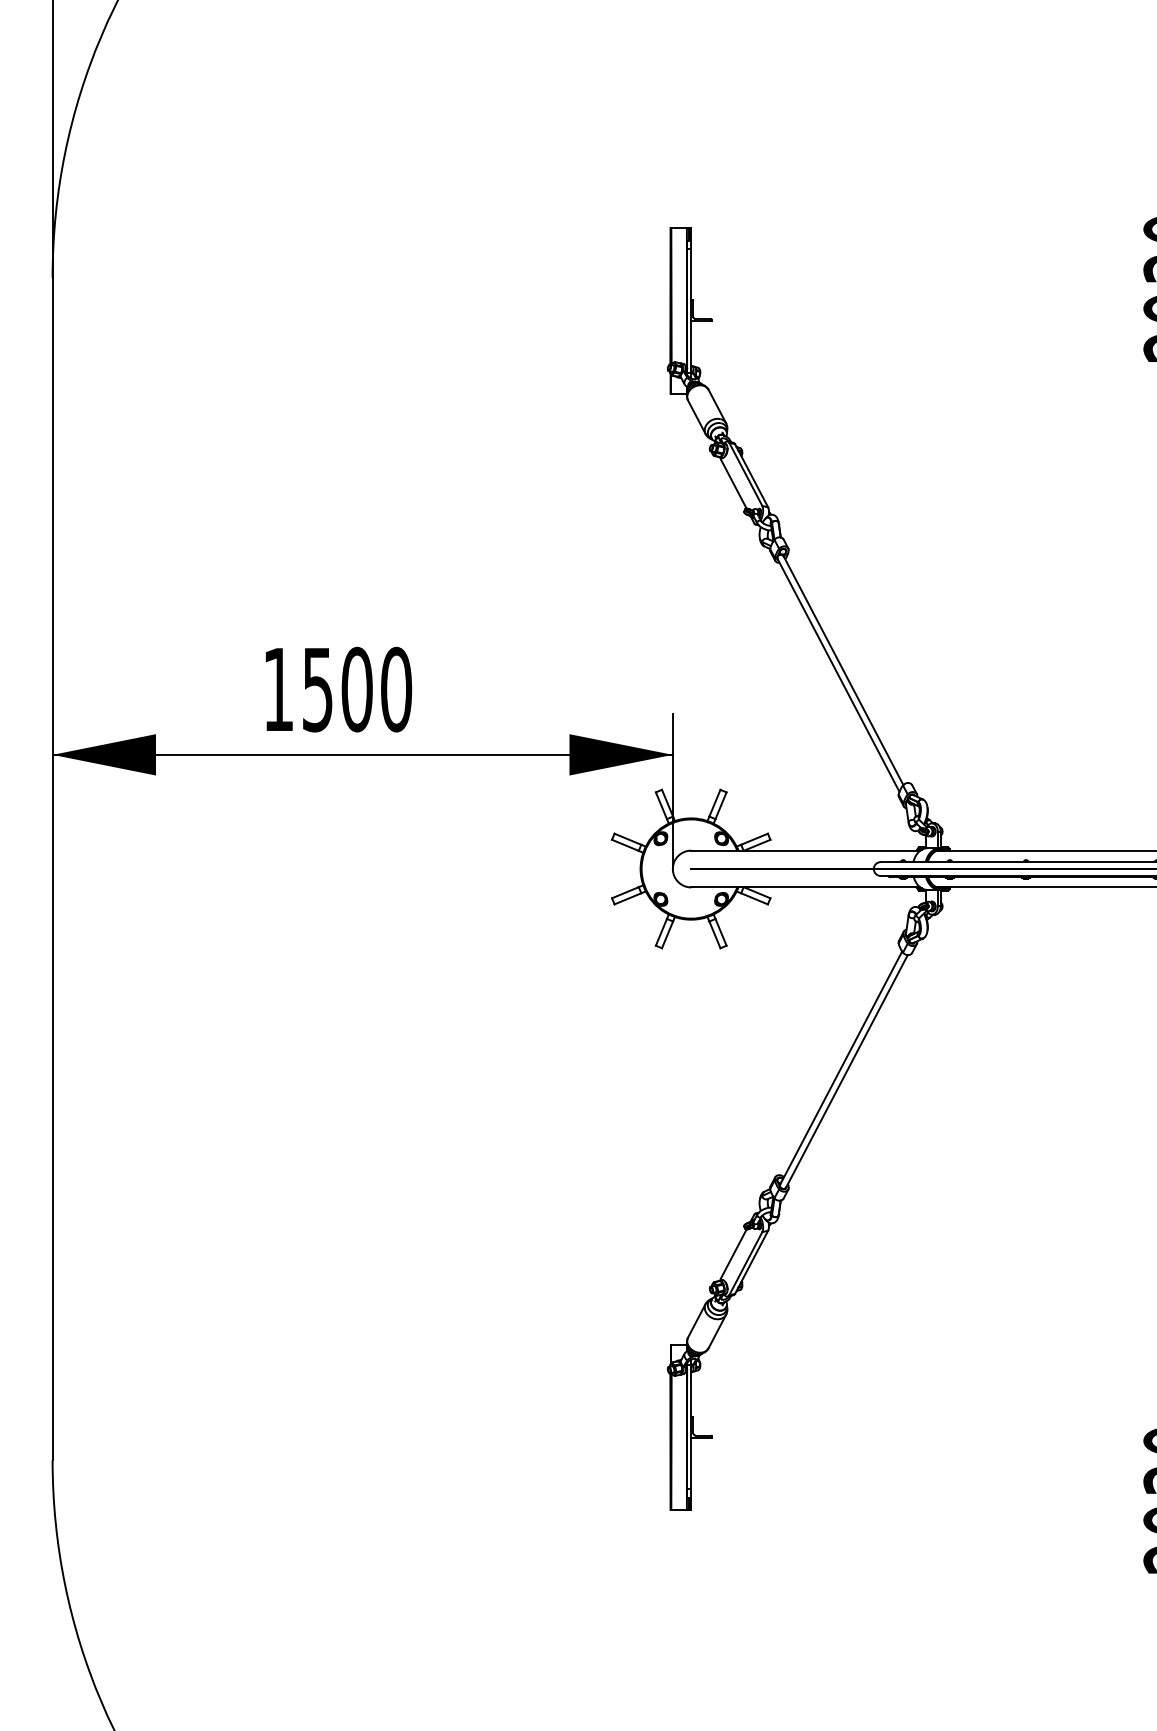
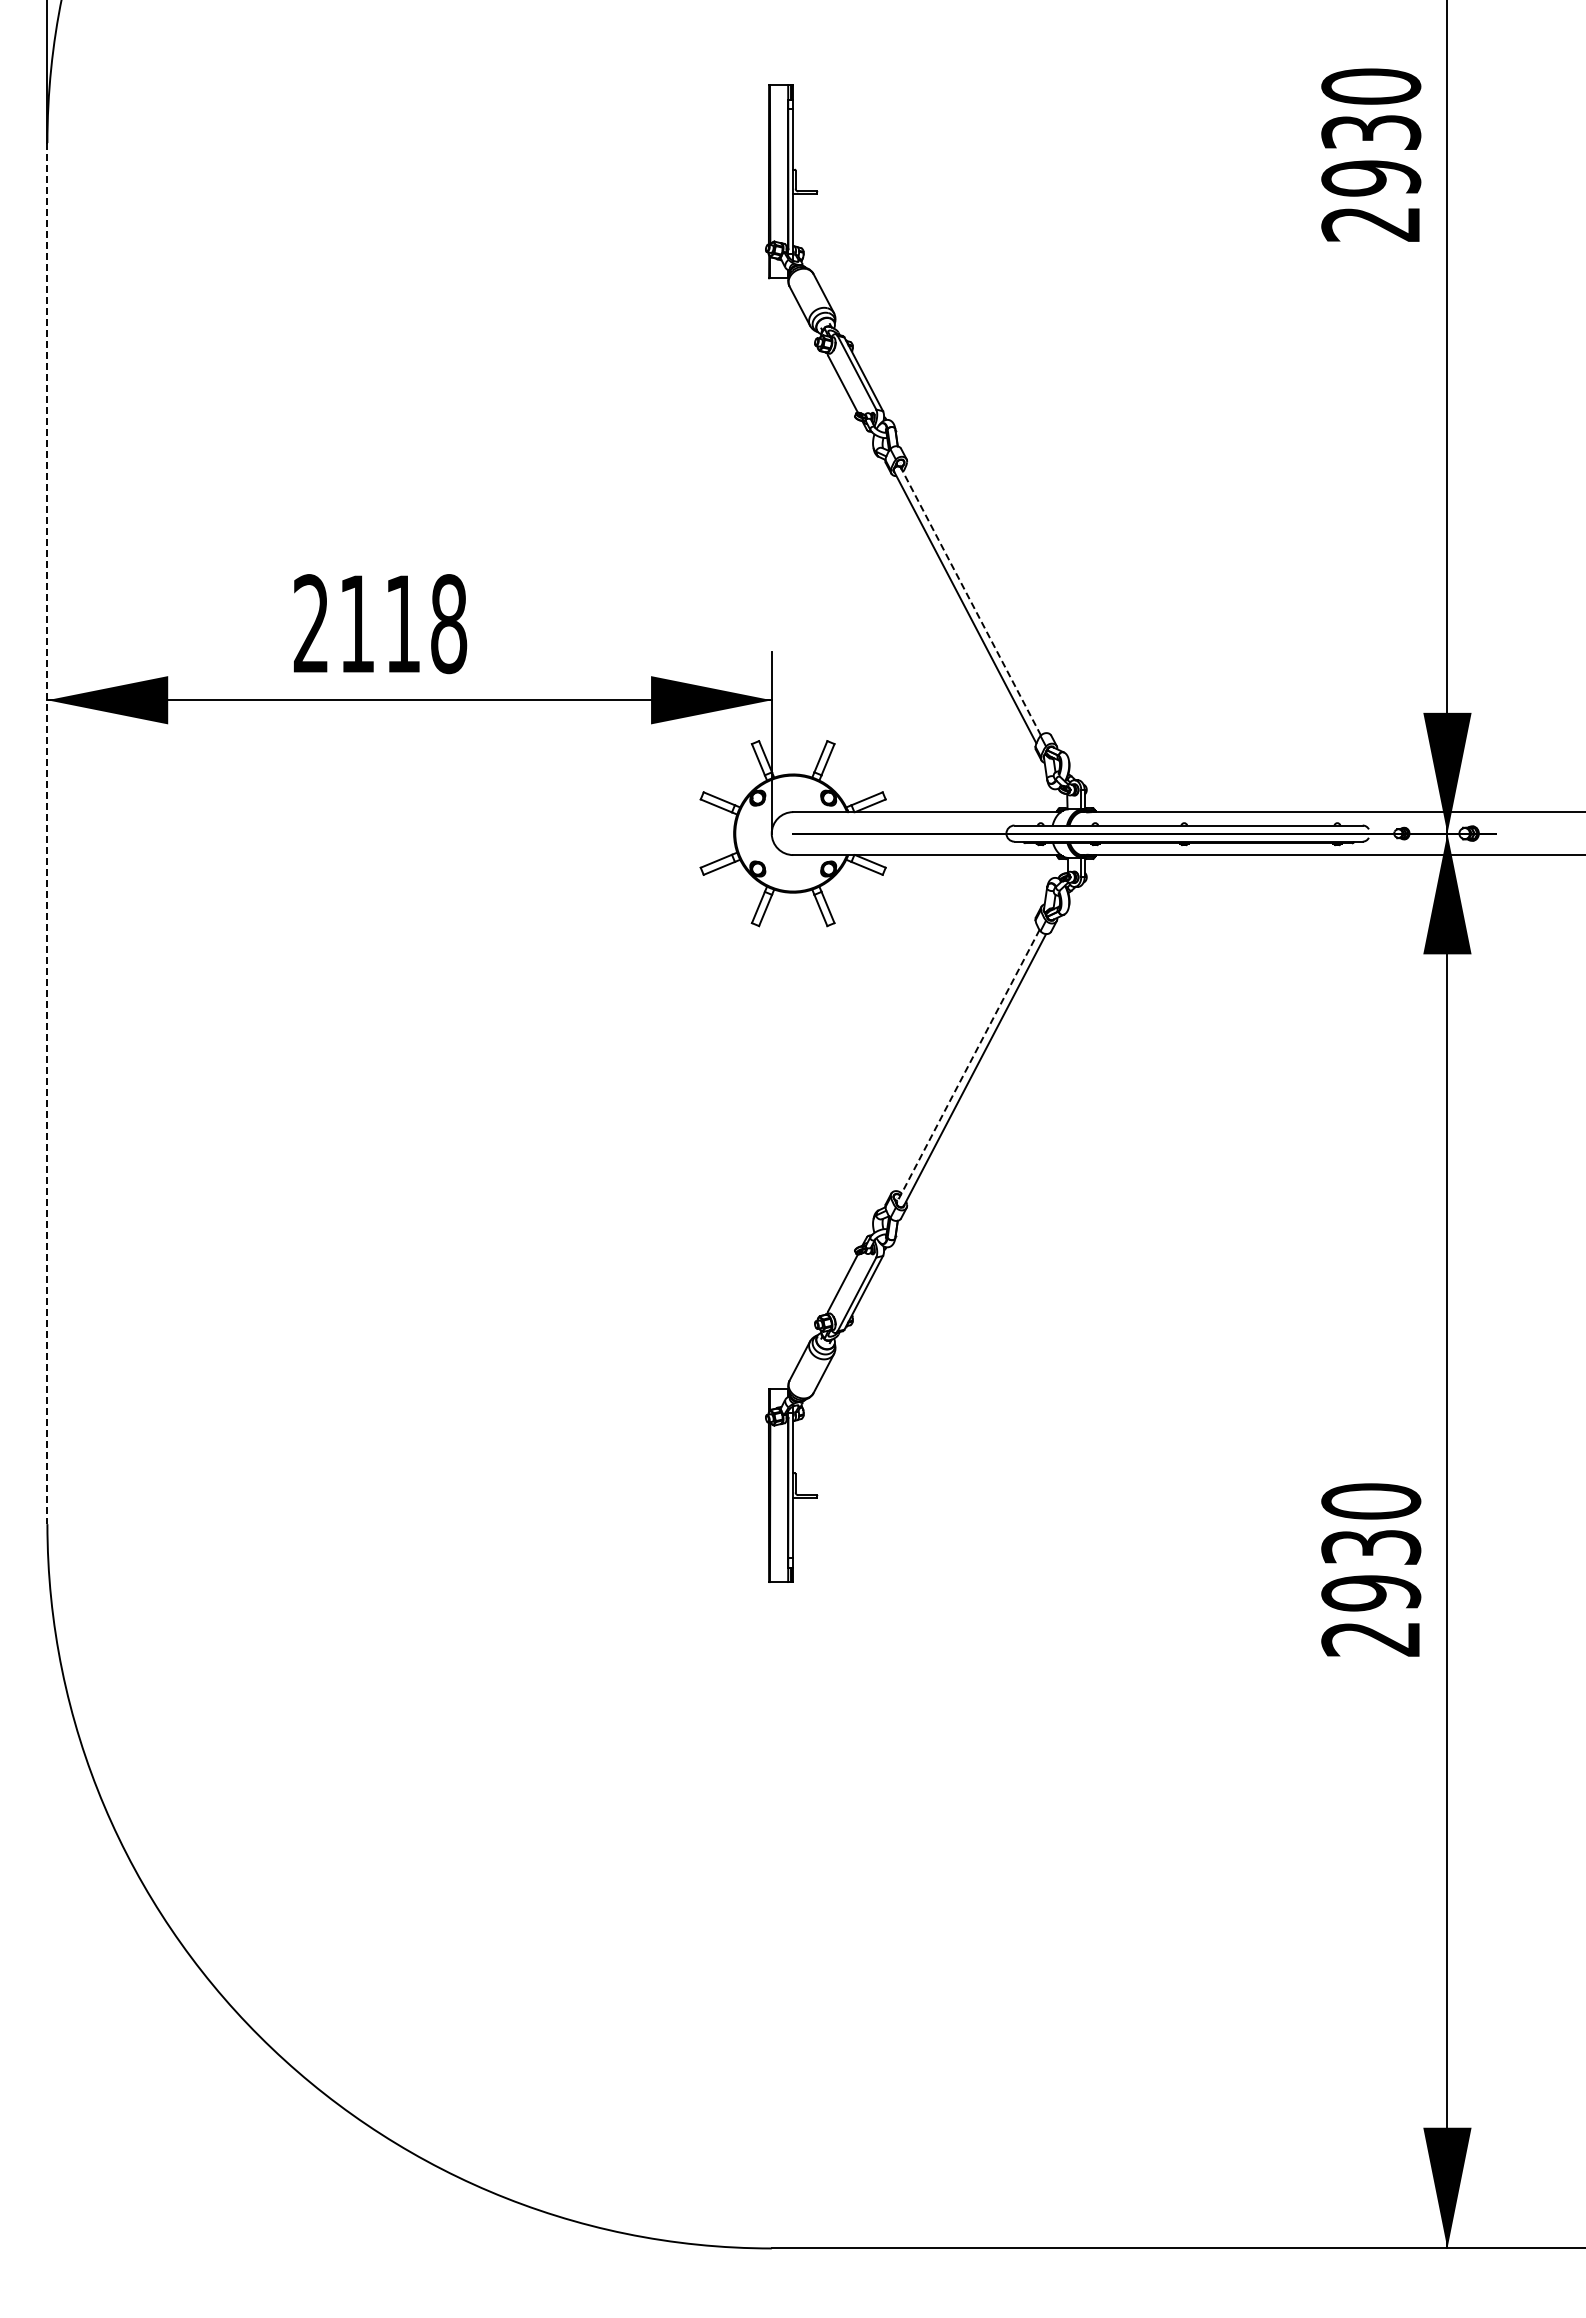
line: (843, 670) -> (970, 601), solid -> dashed
text: (337, 689) -> (380, 624), 1500 -> 2118
line: (52, 868) -> (47, 833), solid -> dashed
line: (841, 1068) -> (968, 1066), solid -> dashed

